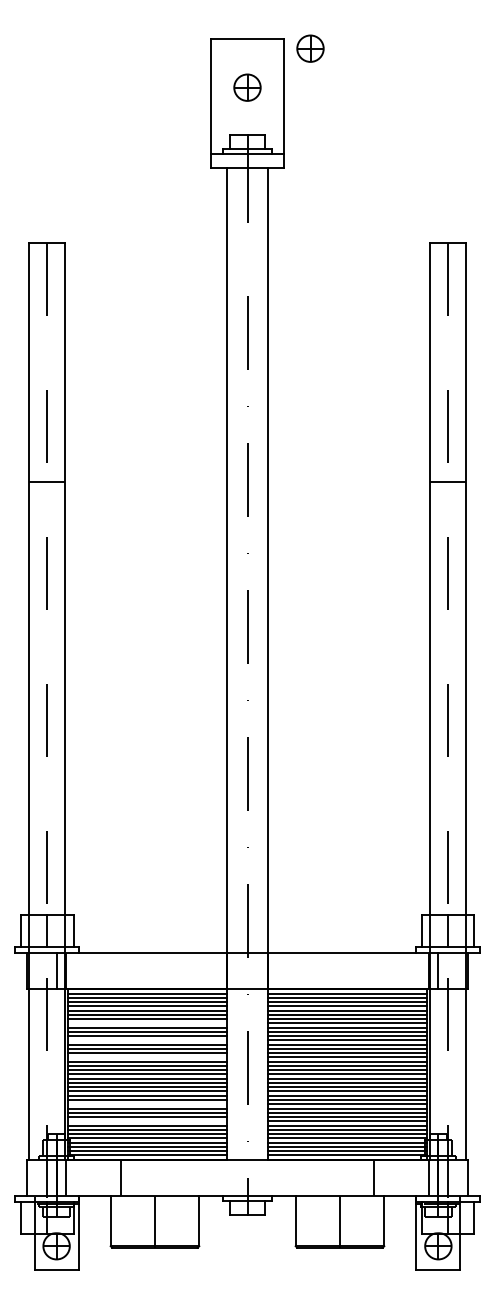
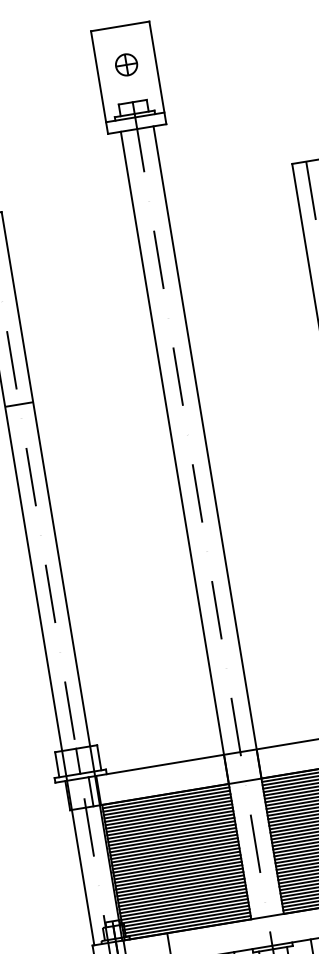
part: (310, 48) -> (171, 25), removed
line: (146, 1023) -> (169, 821), added
line: (146, 1040) -> (171, 835), added
line: (146, 1057) -> (173, 848), added
line: (146, 1104) -> (180, 886), added
line: (146, 1121) -> (182, 899), added

